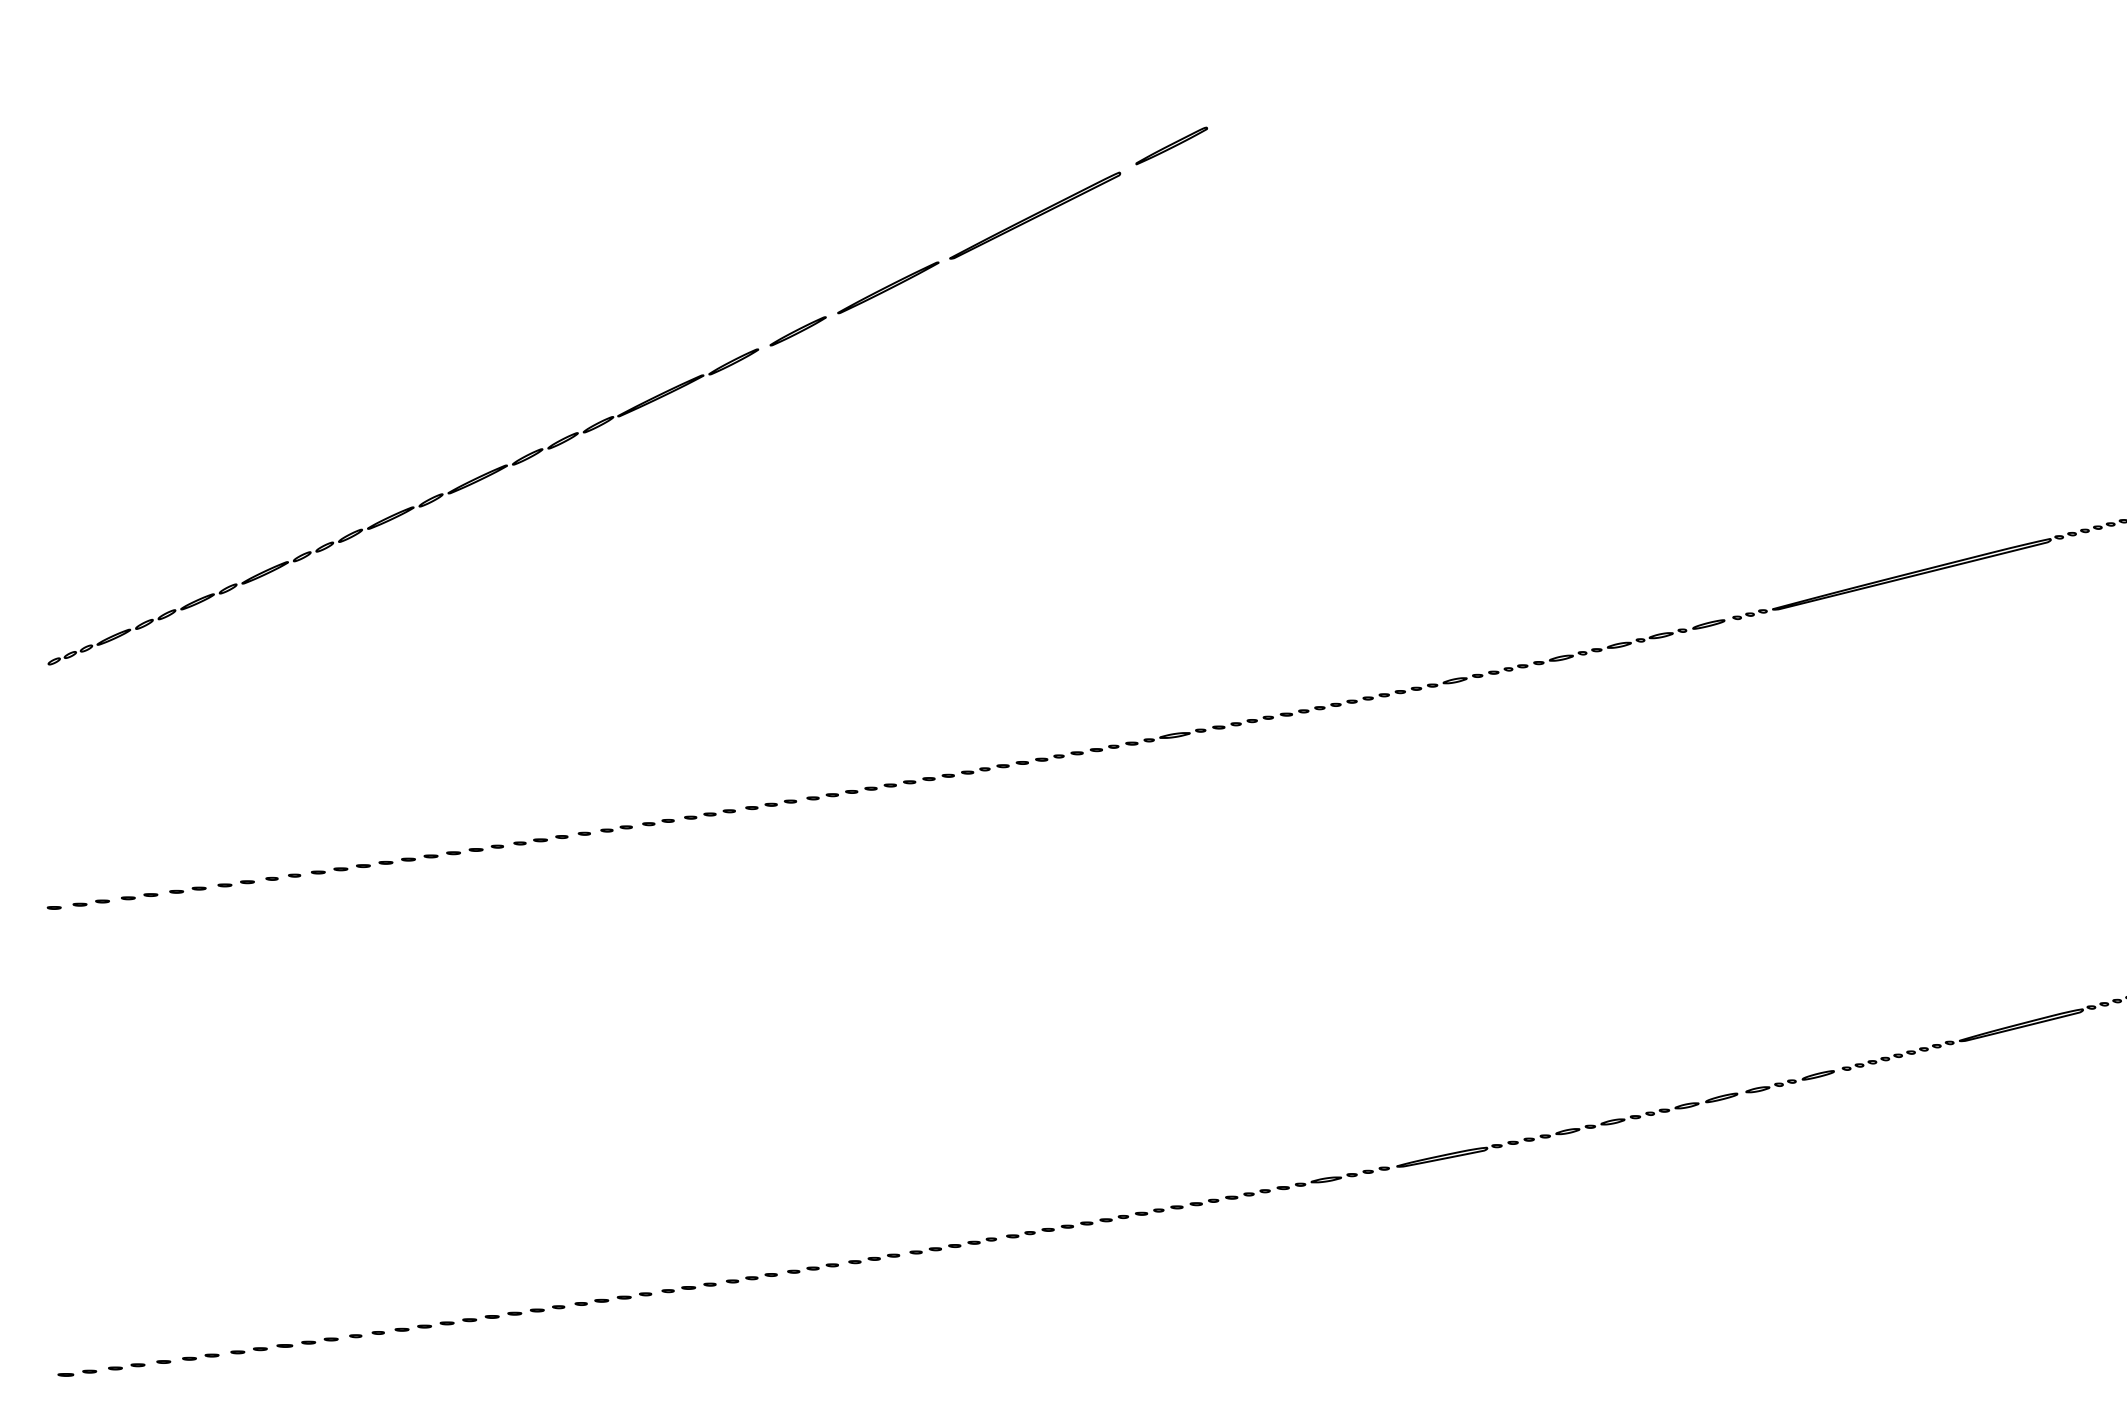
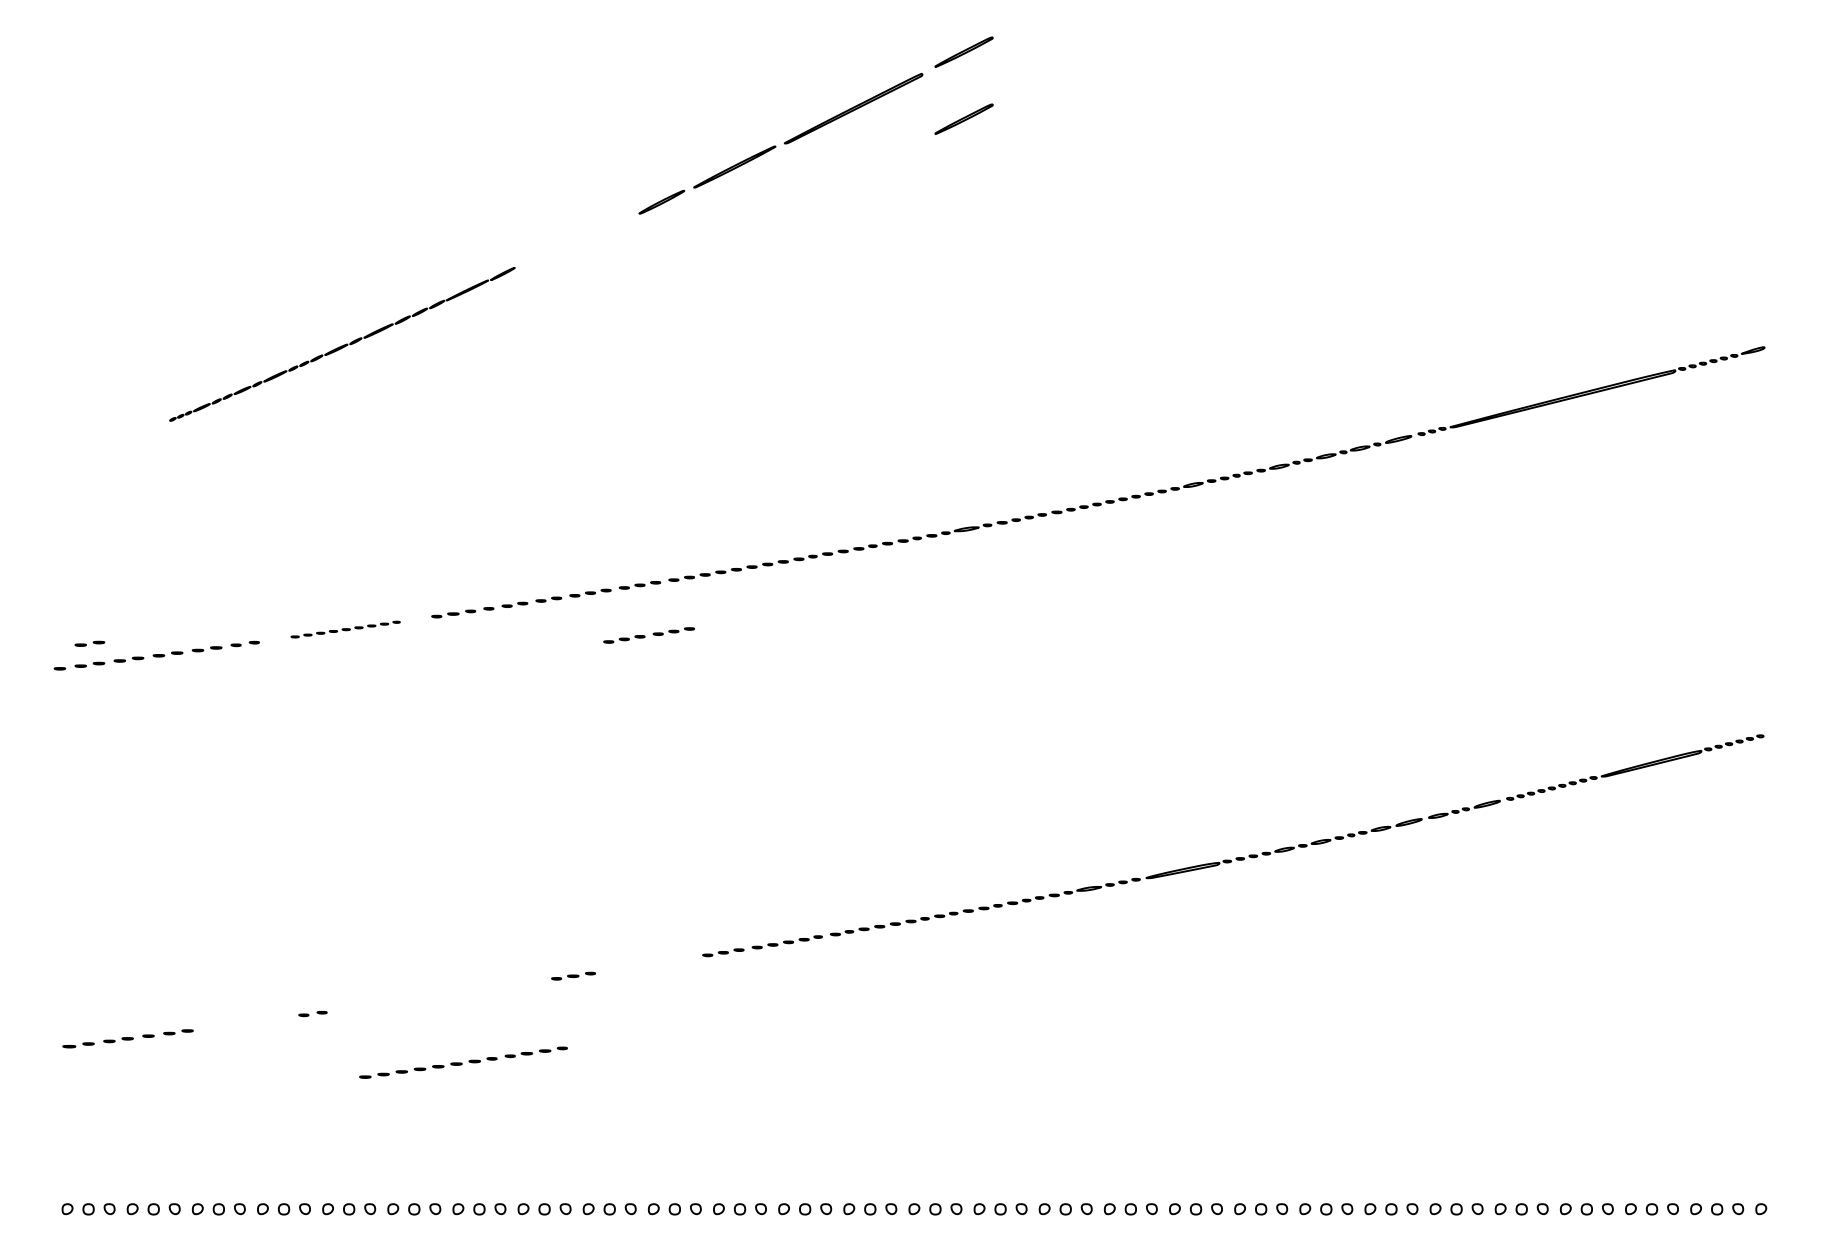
part: (1170, 227) -> (963, 118), added
part: (403, 507) -> (342, 344), size x0.6
part: (407, 859) -> (345, 629), size x0.7
part: (90, 876) -> (89, 643), added
part: (781, 1273) -> (648, 635), moved
part: (523, 1311) -> (463, 1062), moved
part: (284, 1346) -> (246, 1023), removed

